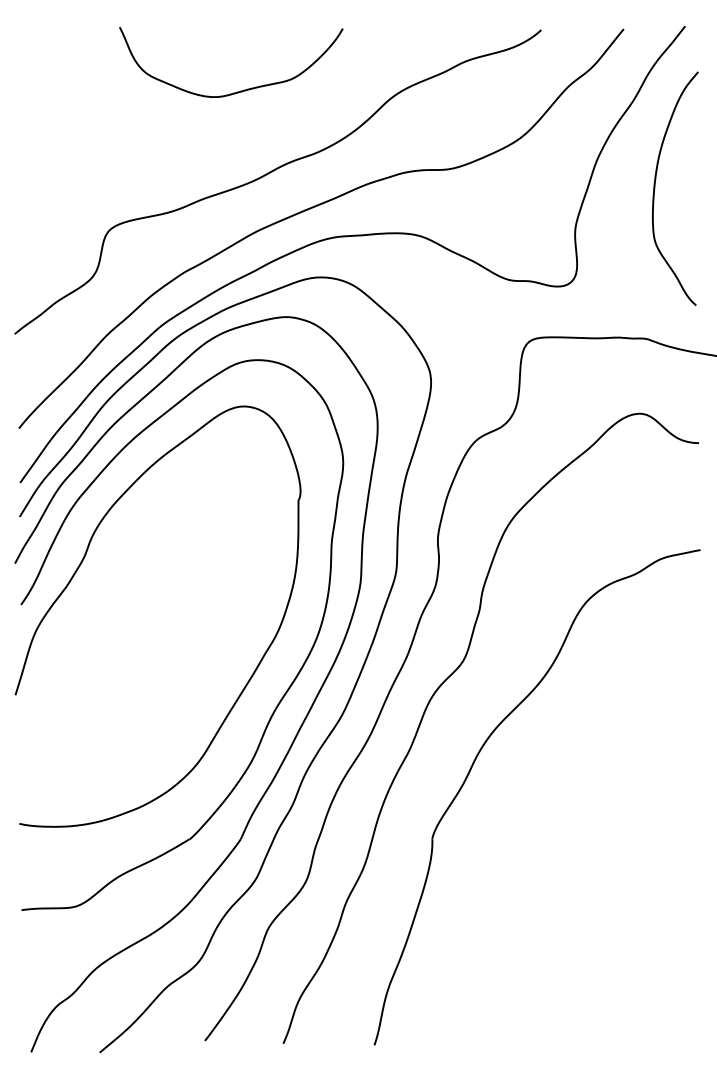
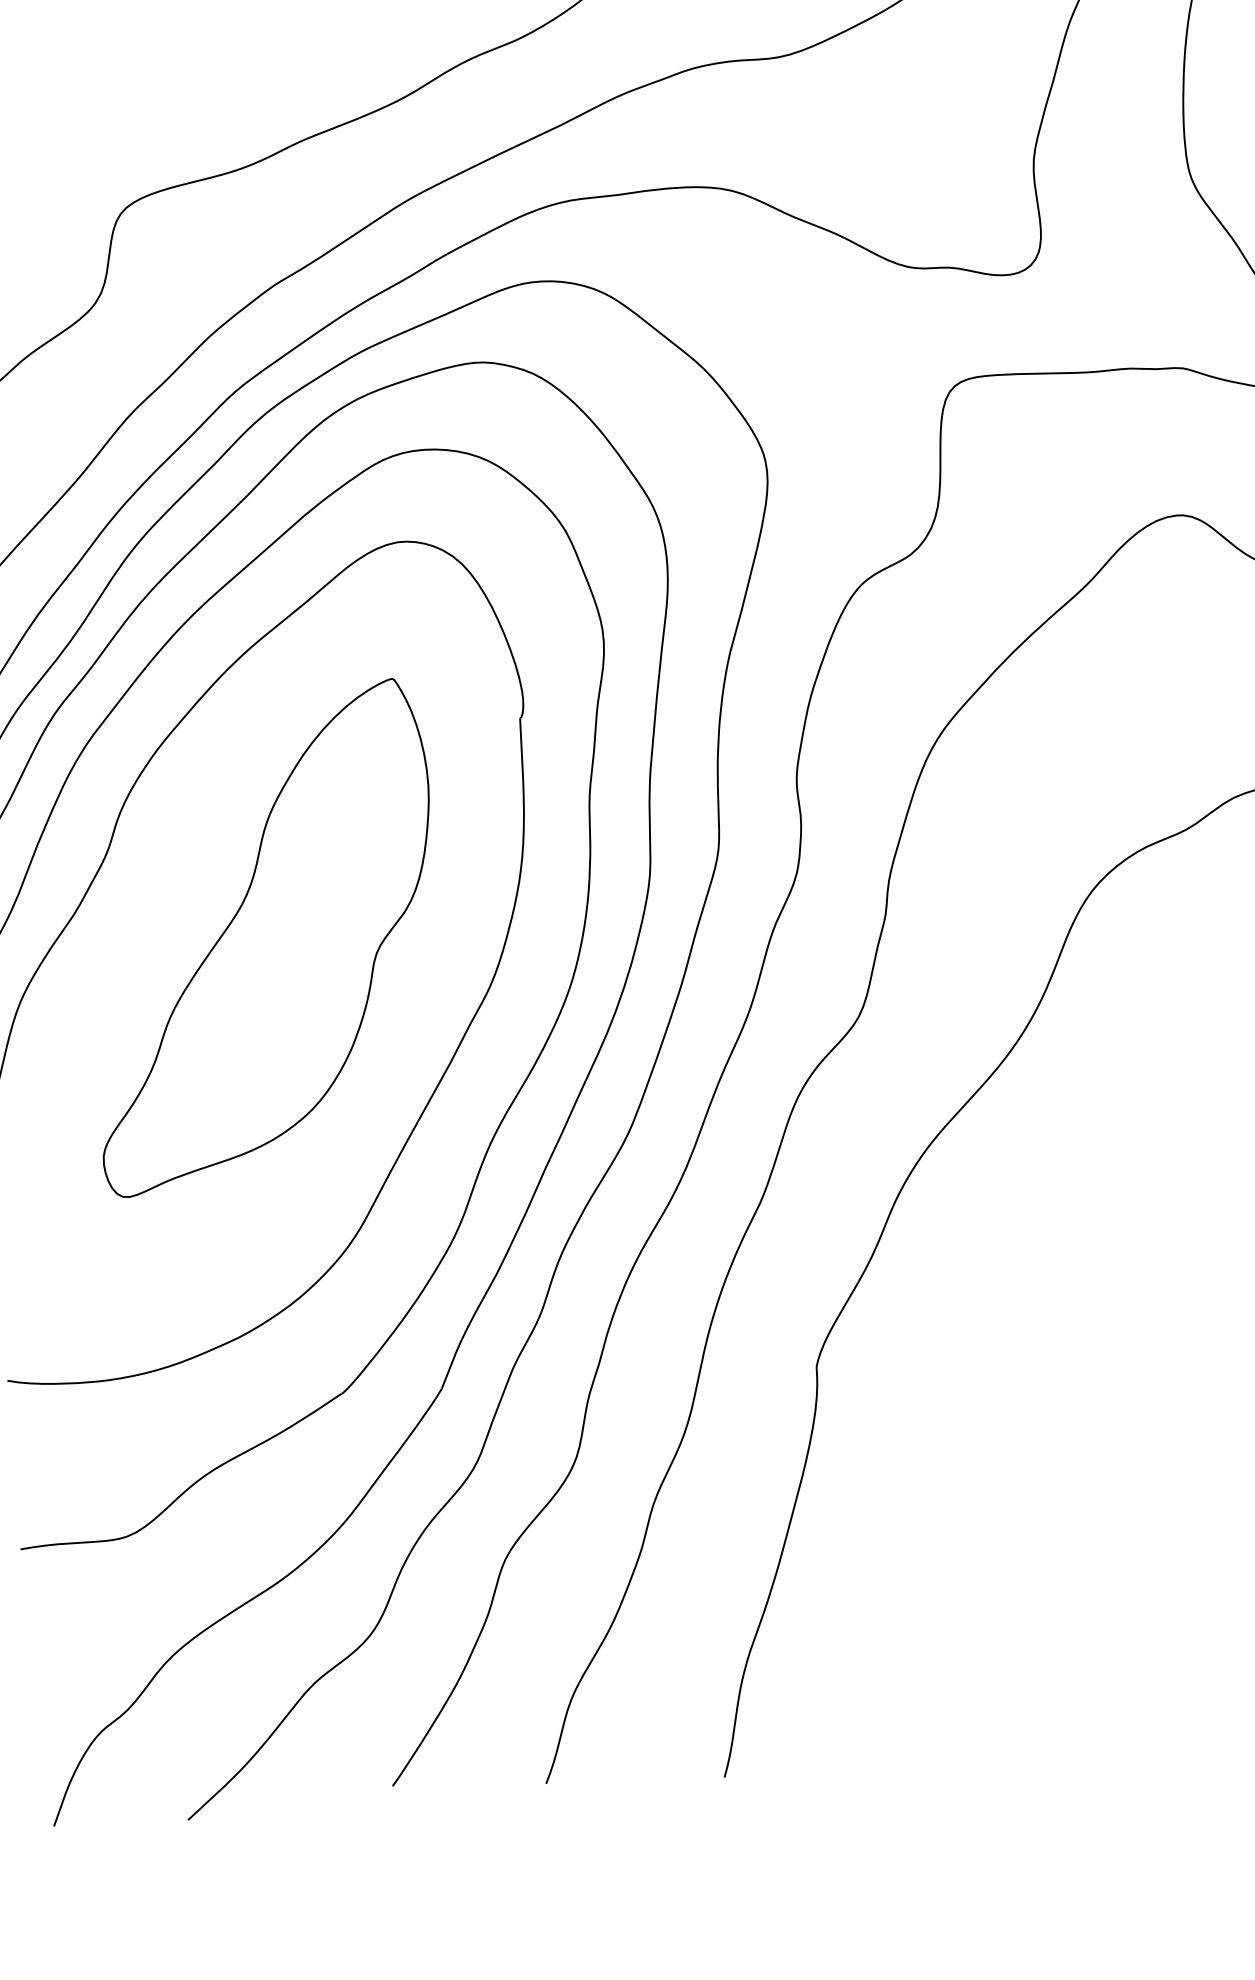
part: (161, 604) -> (262, 937), added

